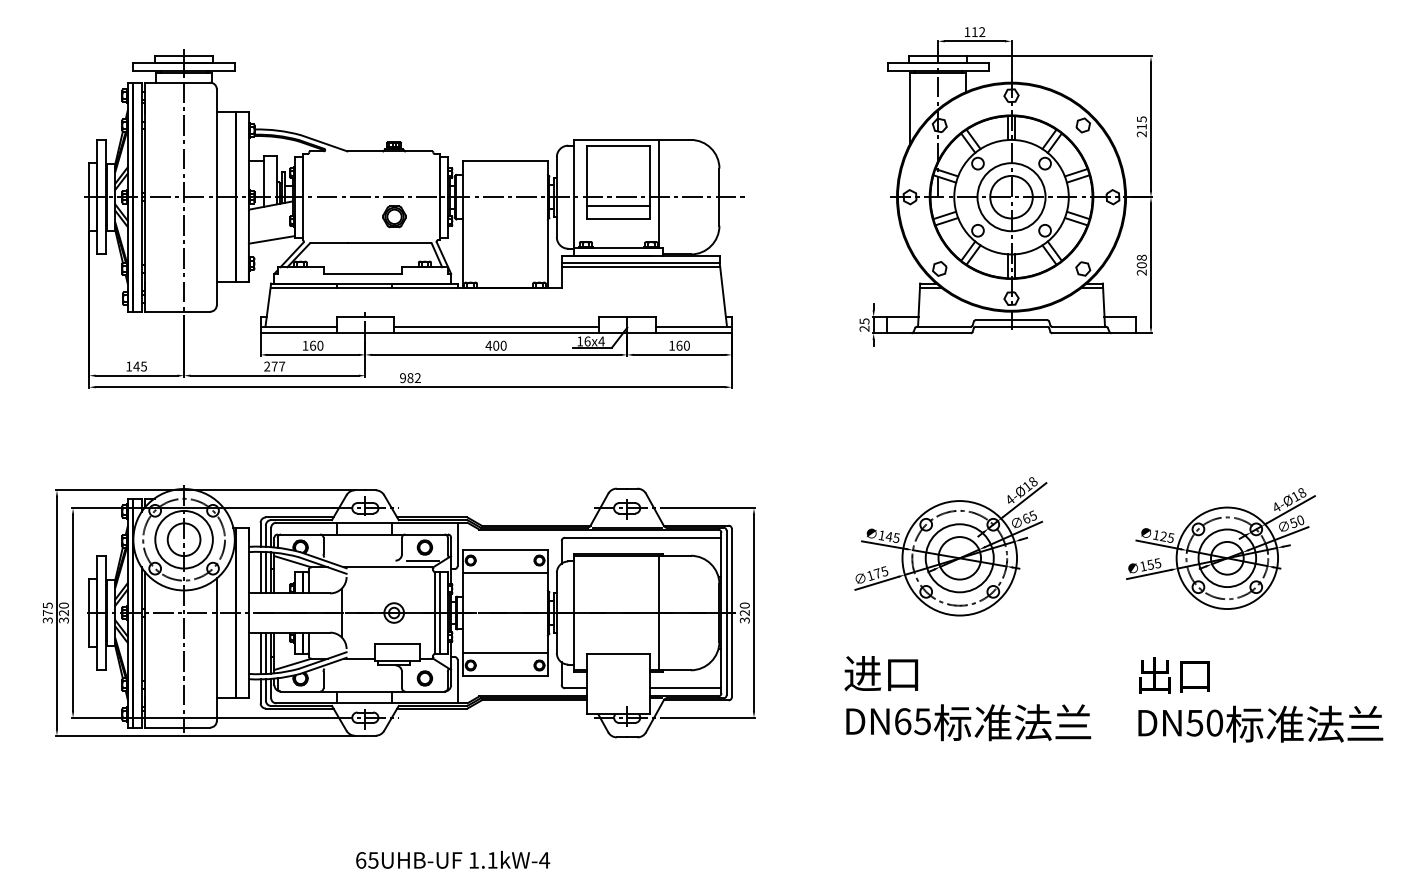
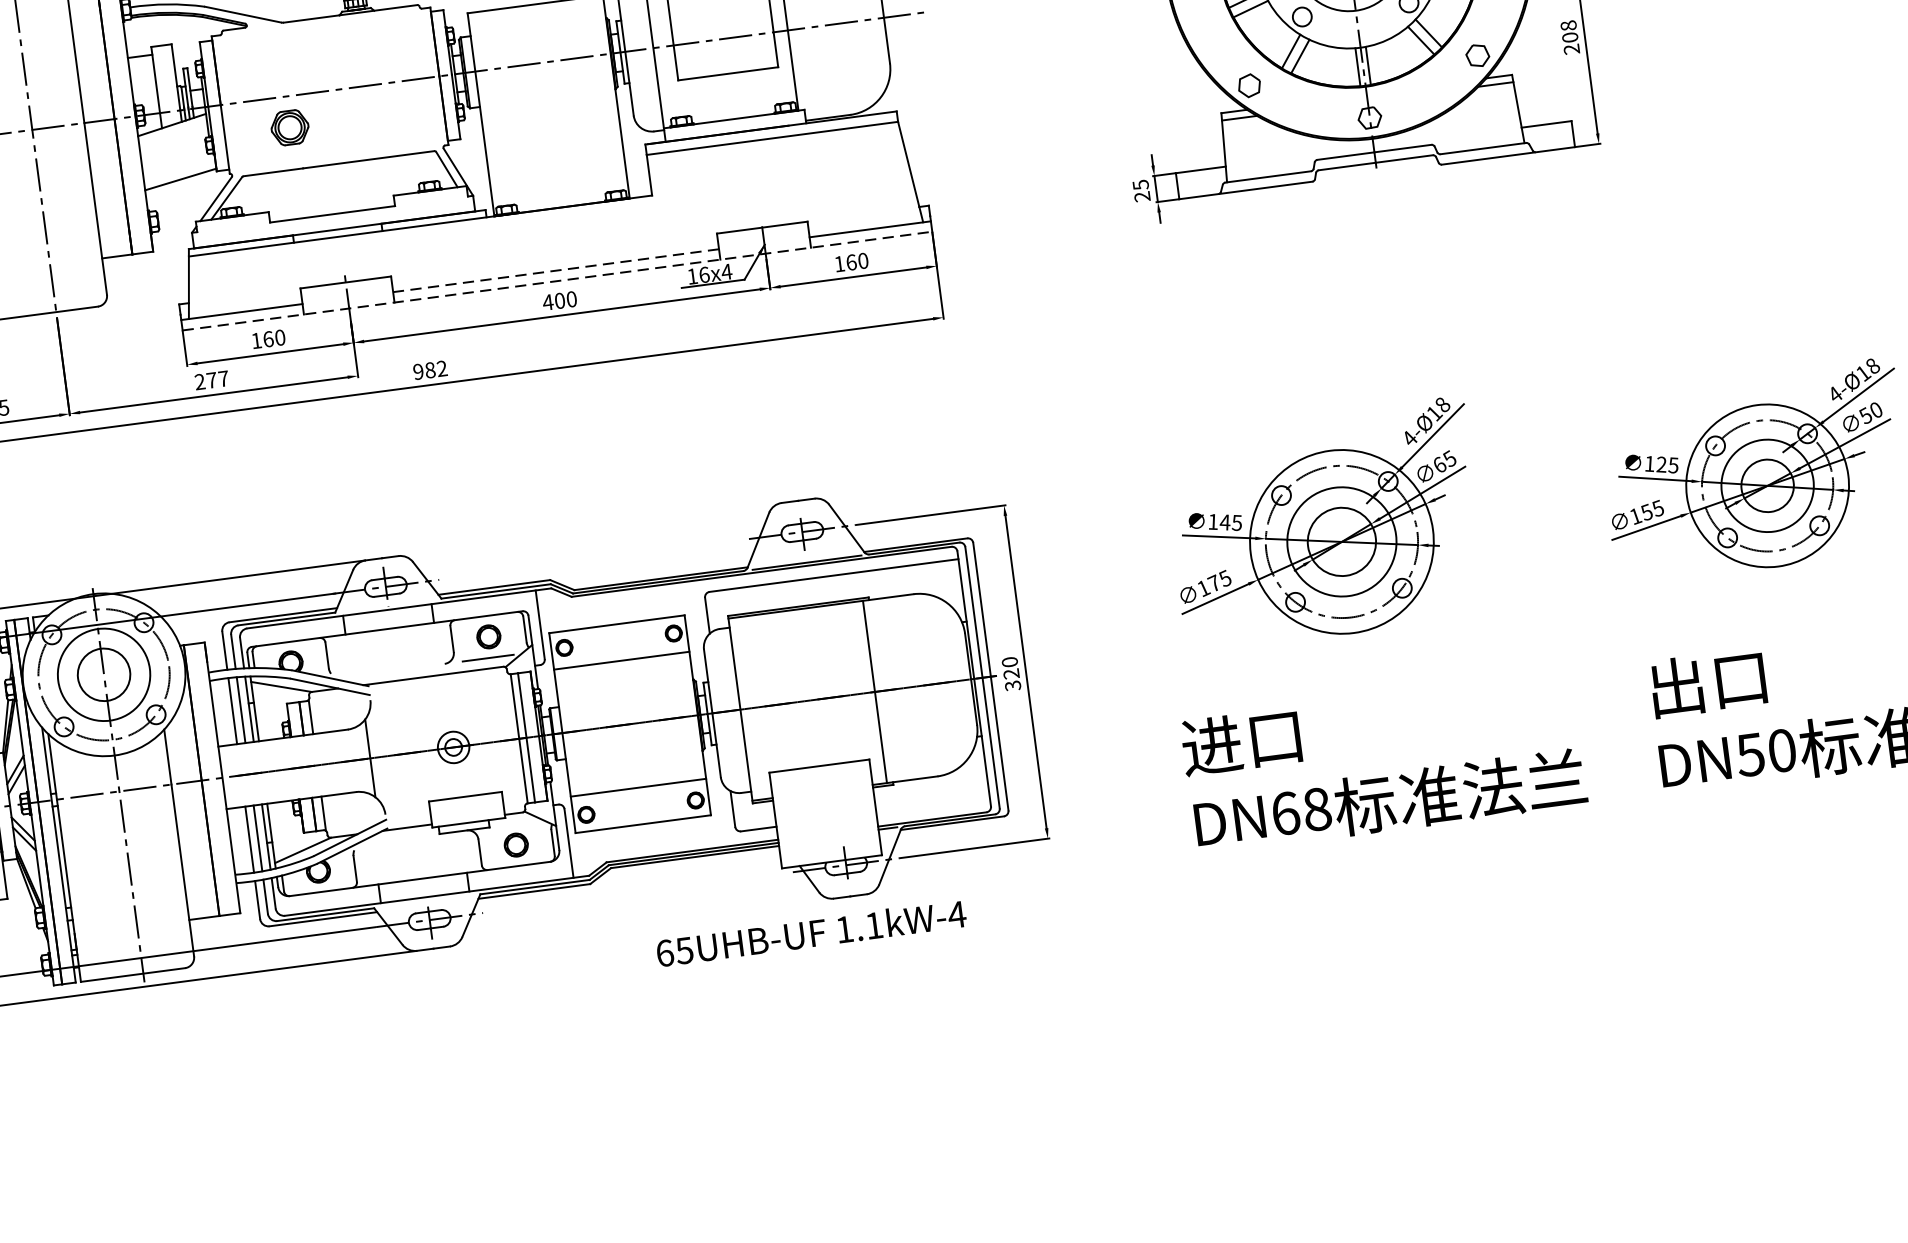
line: (618, 206) -> (725, 53), removed
part: (394, 216) -> (289, 127), moved
line: (640, 267) -> (773, 146), removed
line: (495, 326) -> (554, 270), solid -> dashed
line: (496, 333) -> (557, 281), solid -> dashed
line: (685, 688) -> (932, 806), removed
text: (922, 721) -> (1316, 809), DN65 -> DN68
text: (453, 859) -> (811, 932), moved

